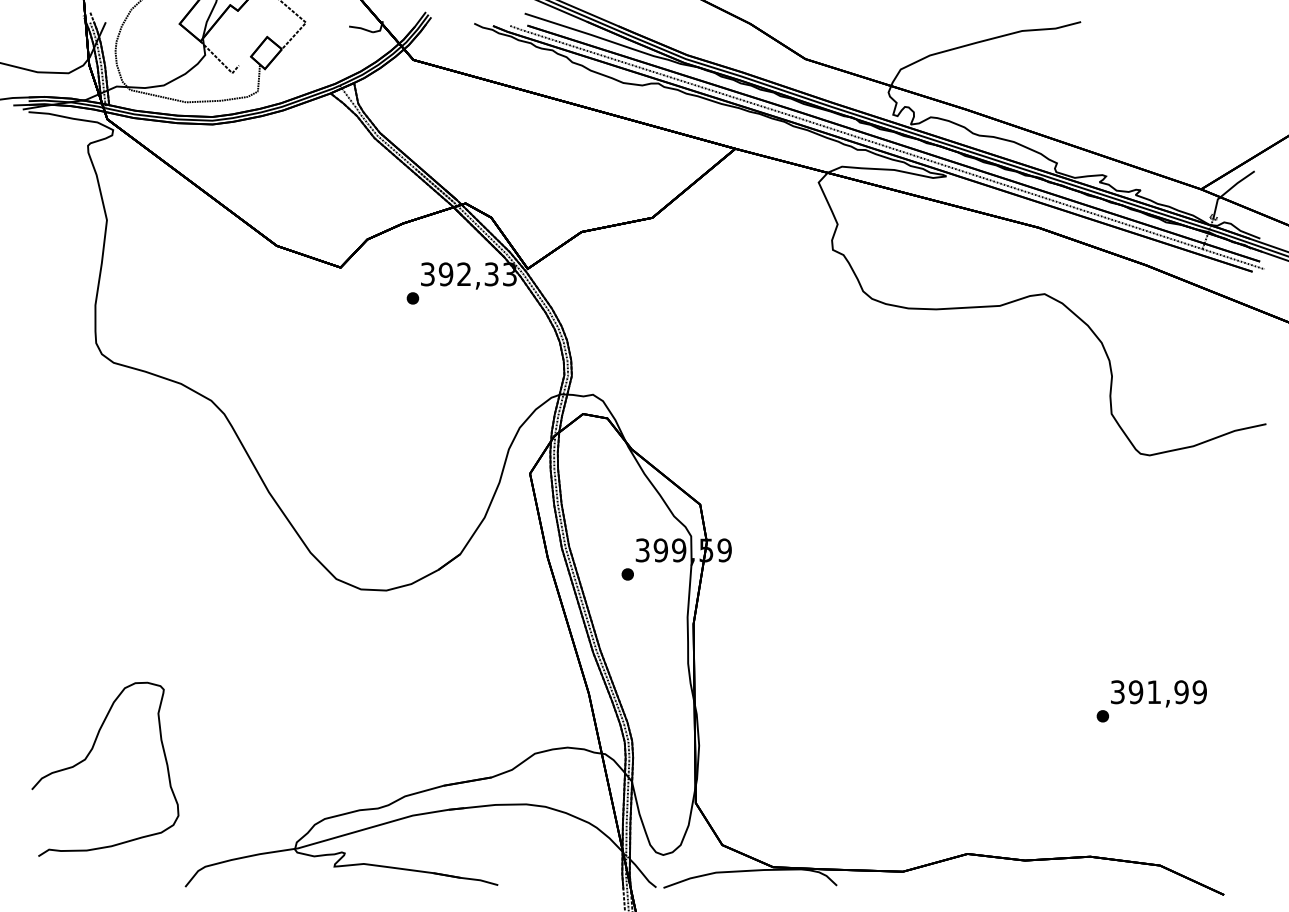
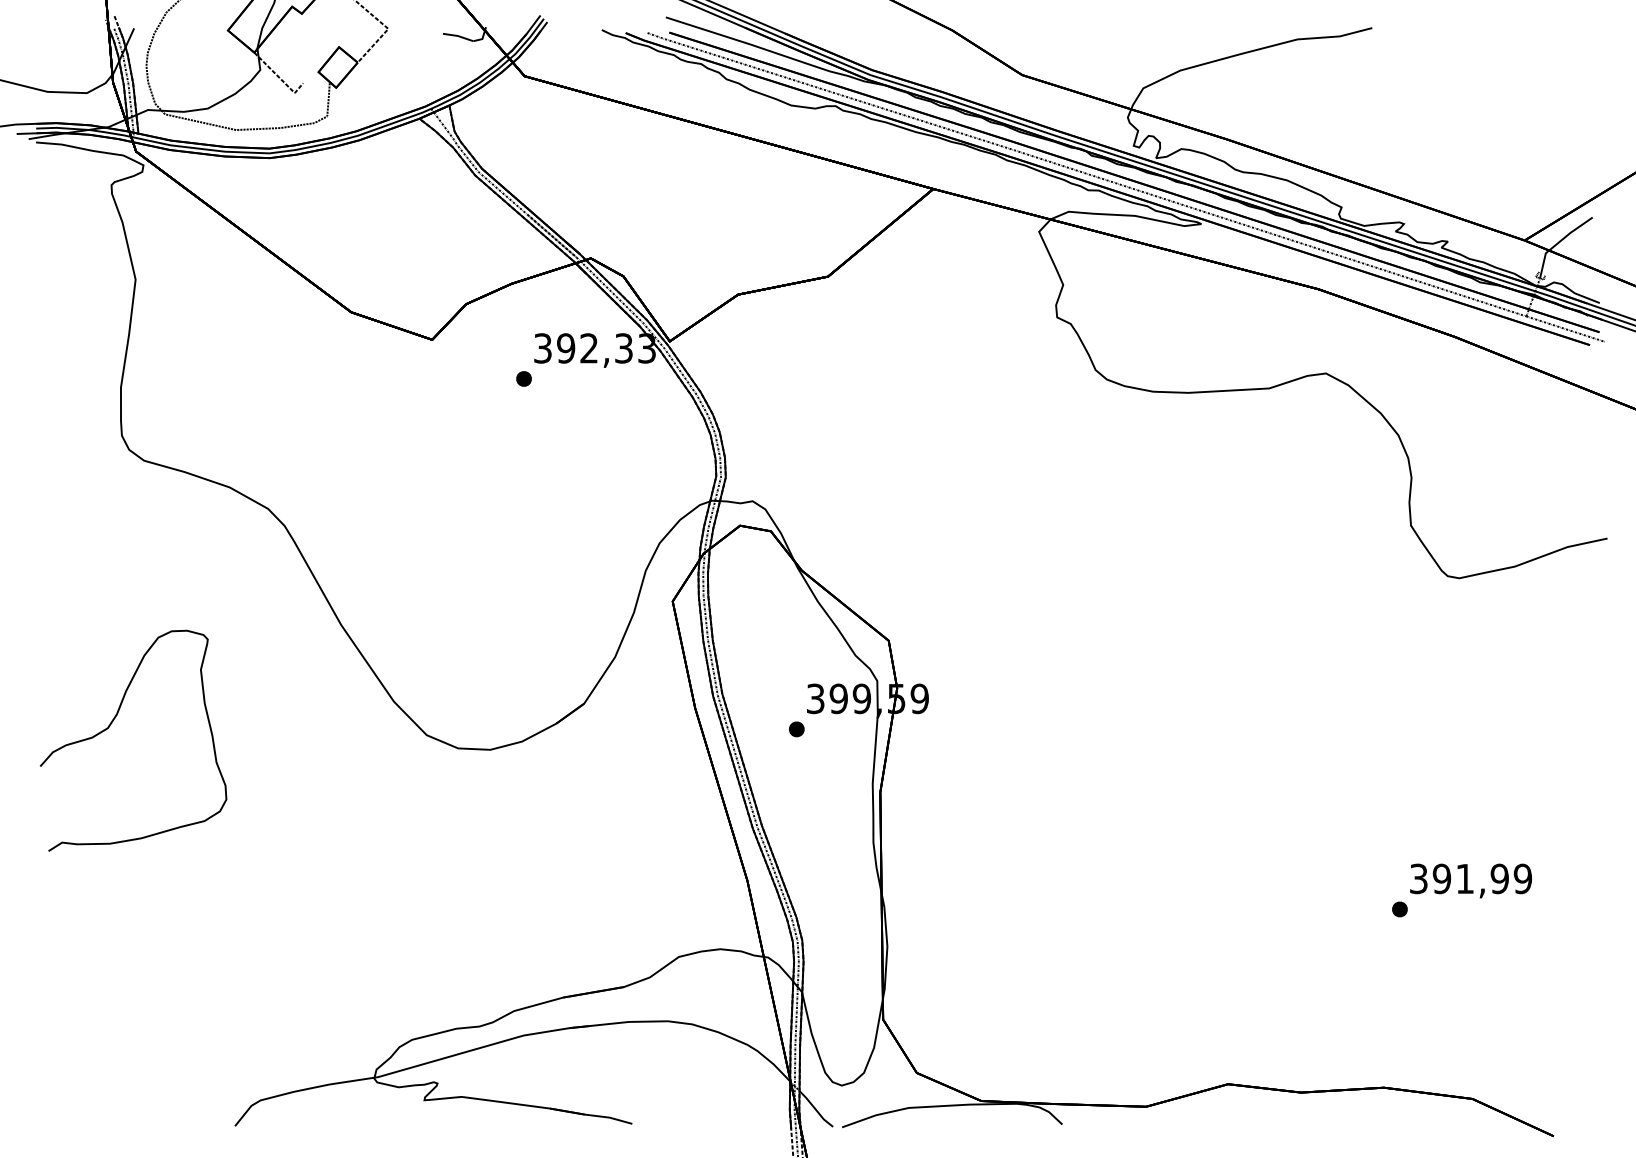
curve: (88, 756) -> (112, 724), moved

